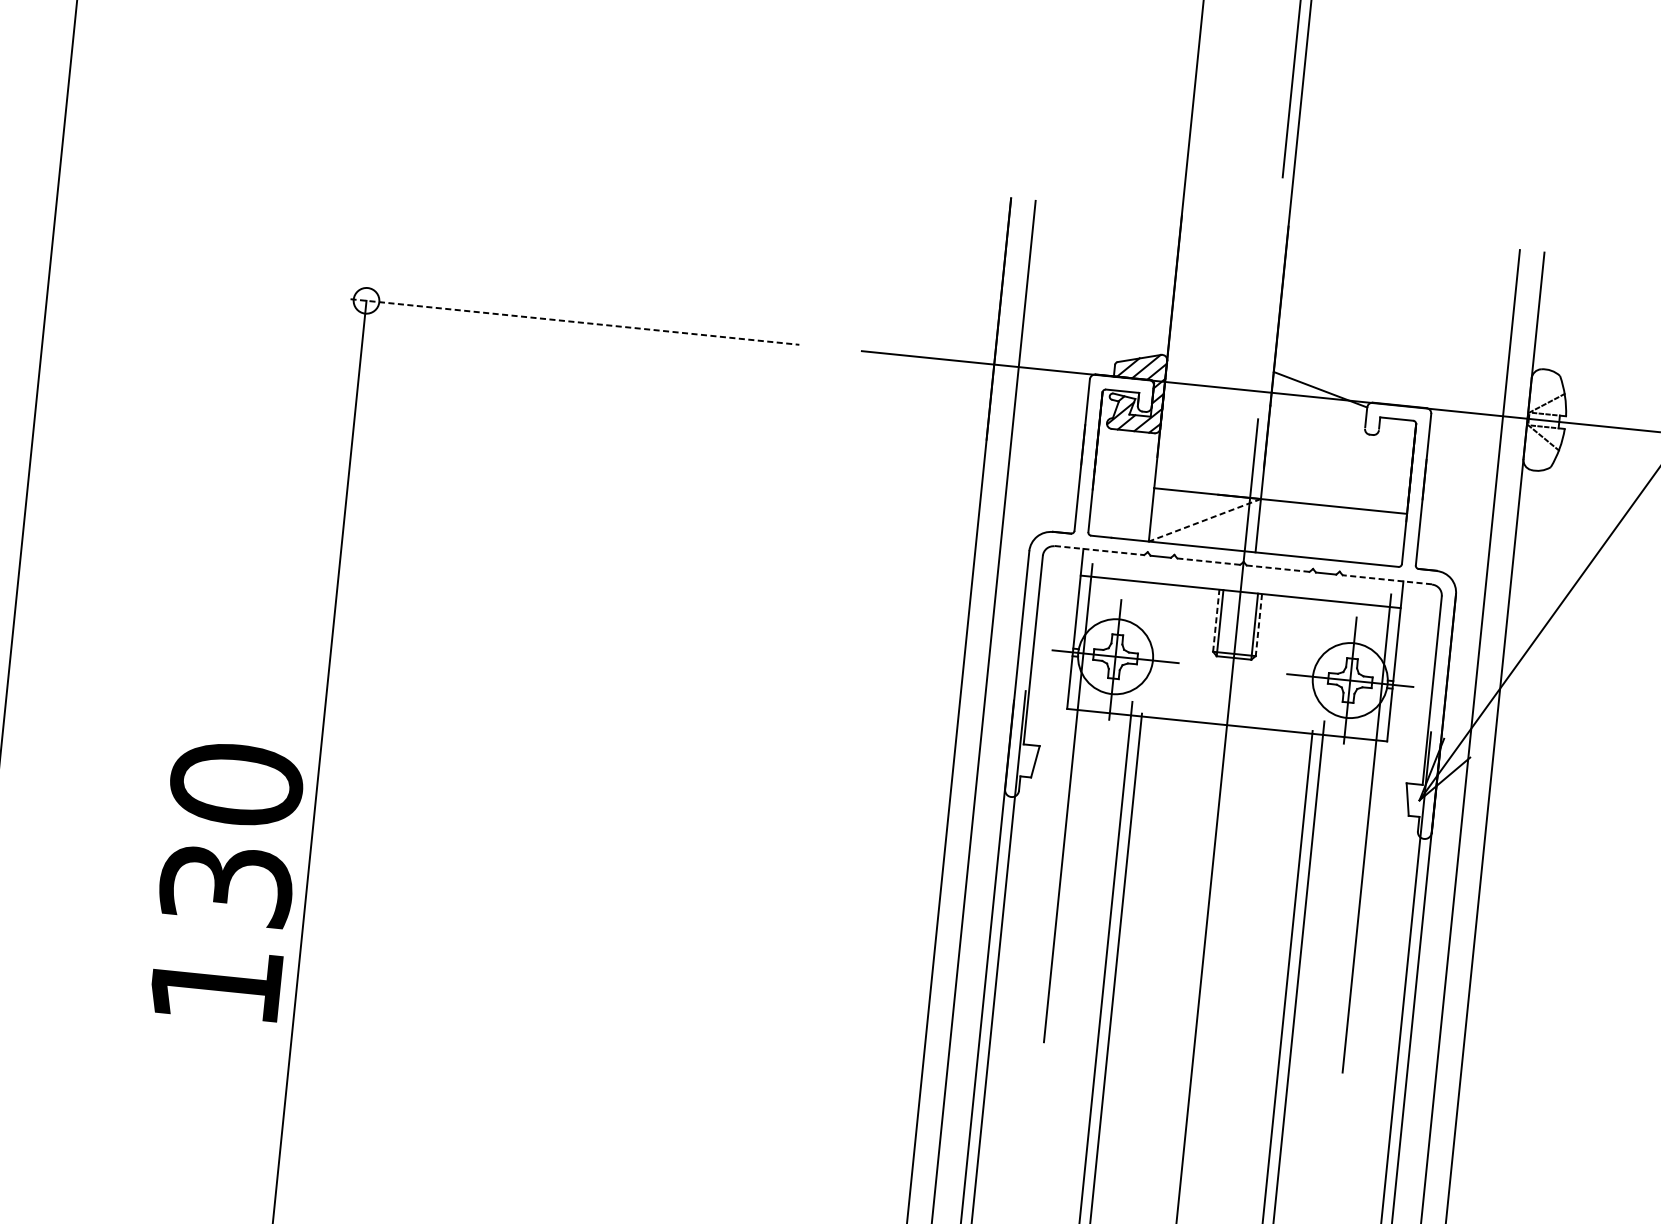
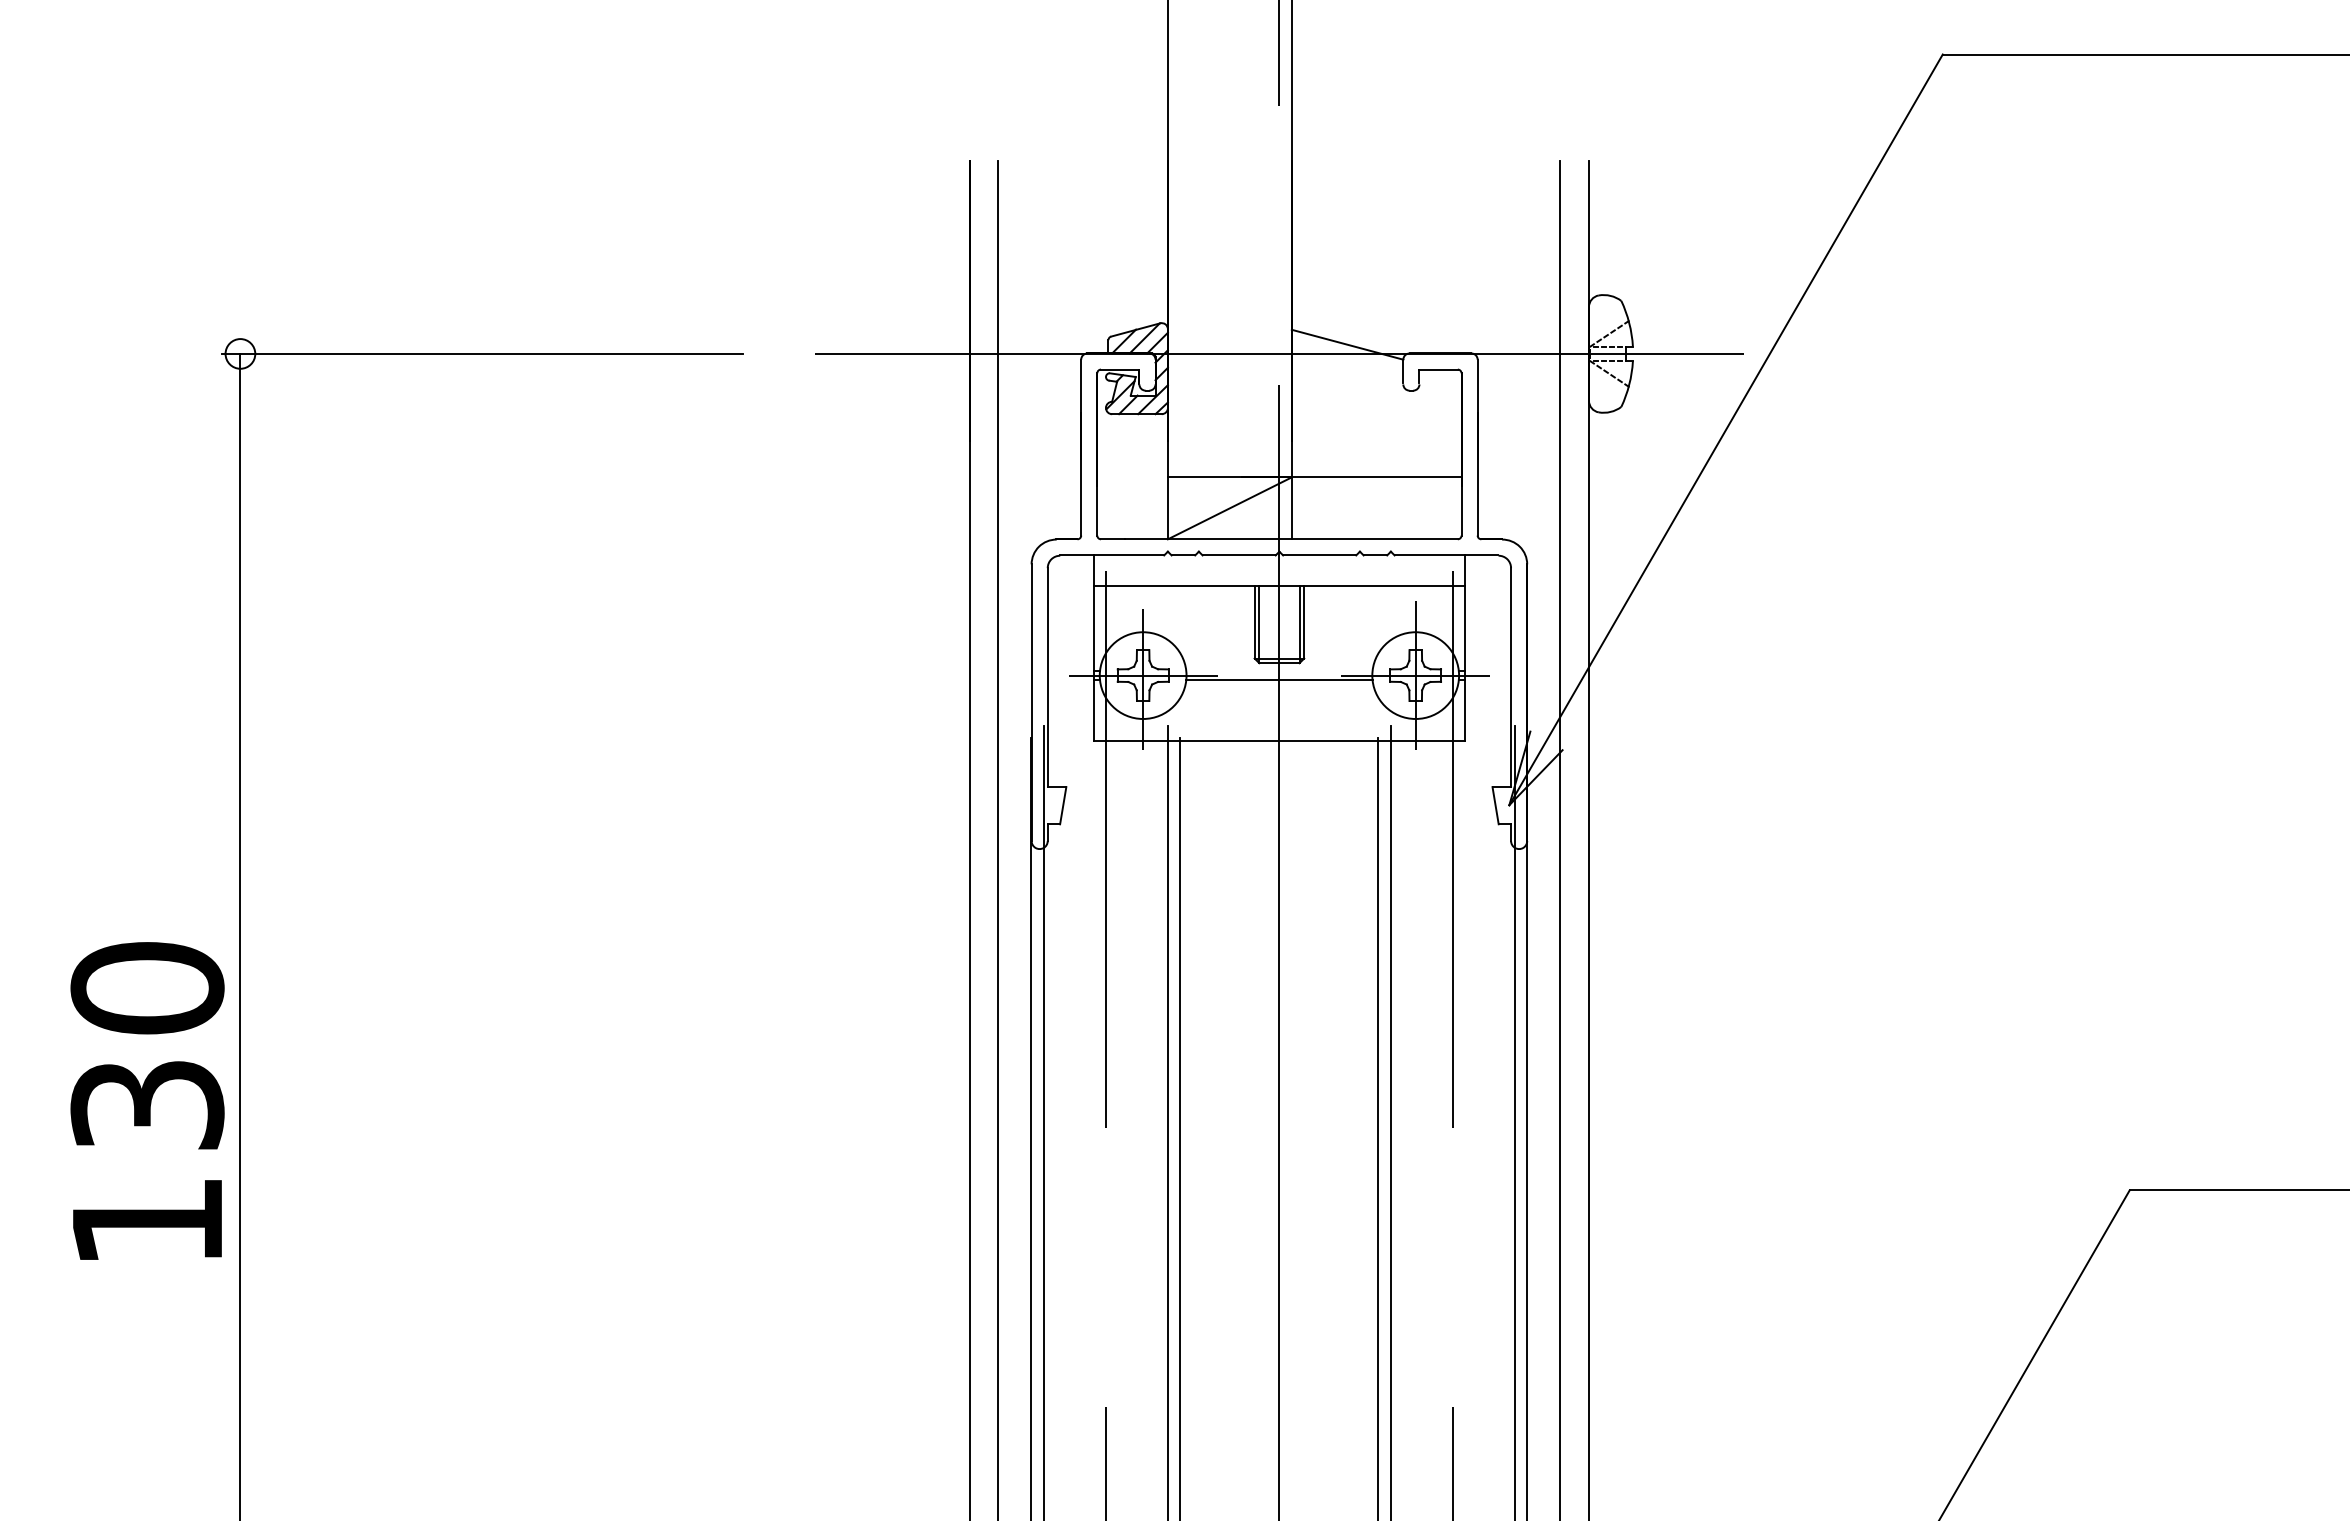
line: (574, 321) -> (482, 353), dashed -> solid
line: (1204, 520) -> (1229, 508), dashed -> solid
line: (1099, 550) -> (1112, 555), dashed -> solid
line: (1209, 561) -> (1239, 555), dashed -> solid
line: (1277, 568) -> (1319, 555), dashed -> solid
line: (1387, 579) -> (1446, 555), dashed -> solid
line: (1216, 619) -> (1254, 621), dashed -> solid
line: (1259, 625) -> (1304, 622), dashed -> solid
line: (1232, 672) -> (1279, 680), added
text: (226, 881) -> (147, 1100), moved

